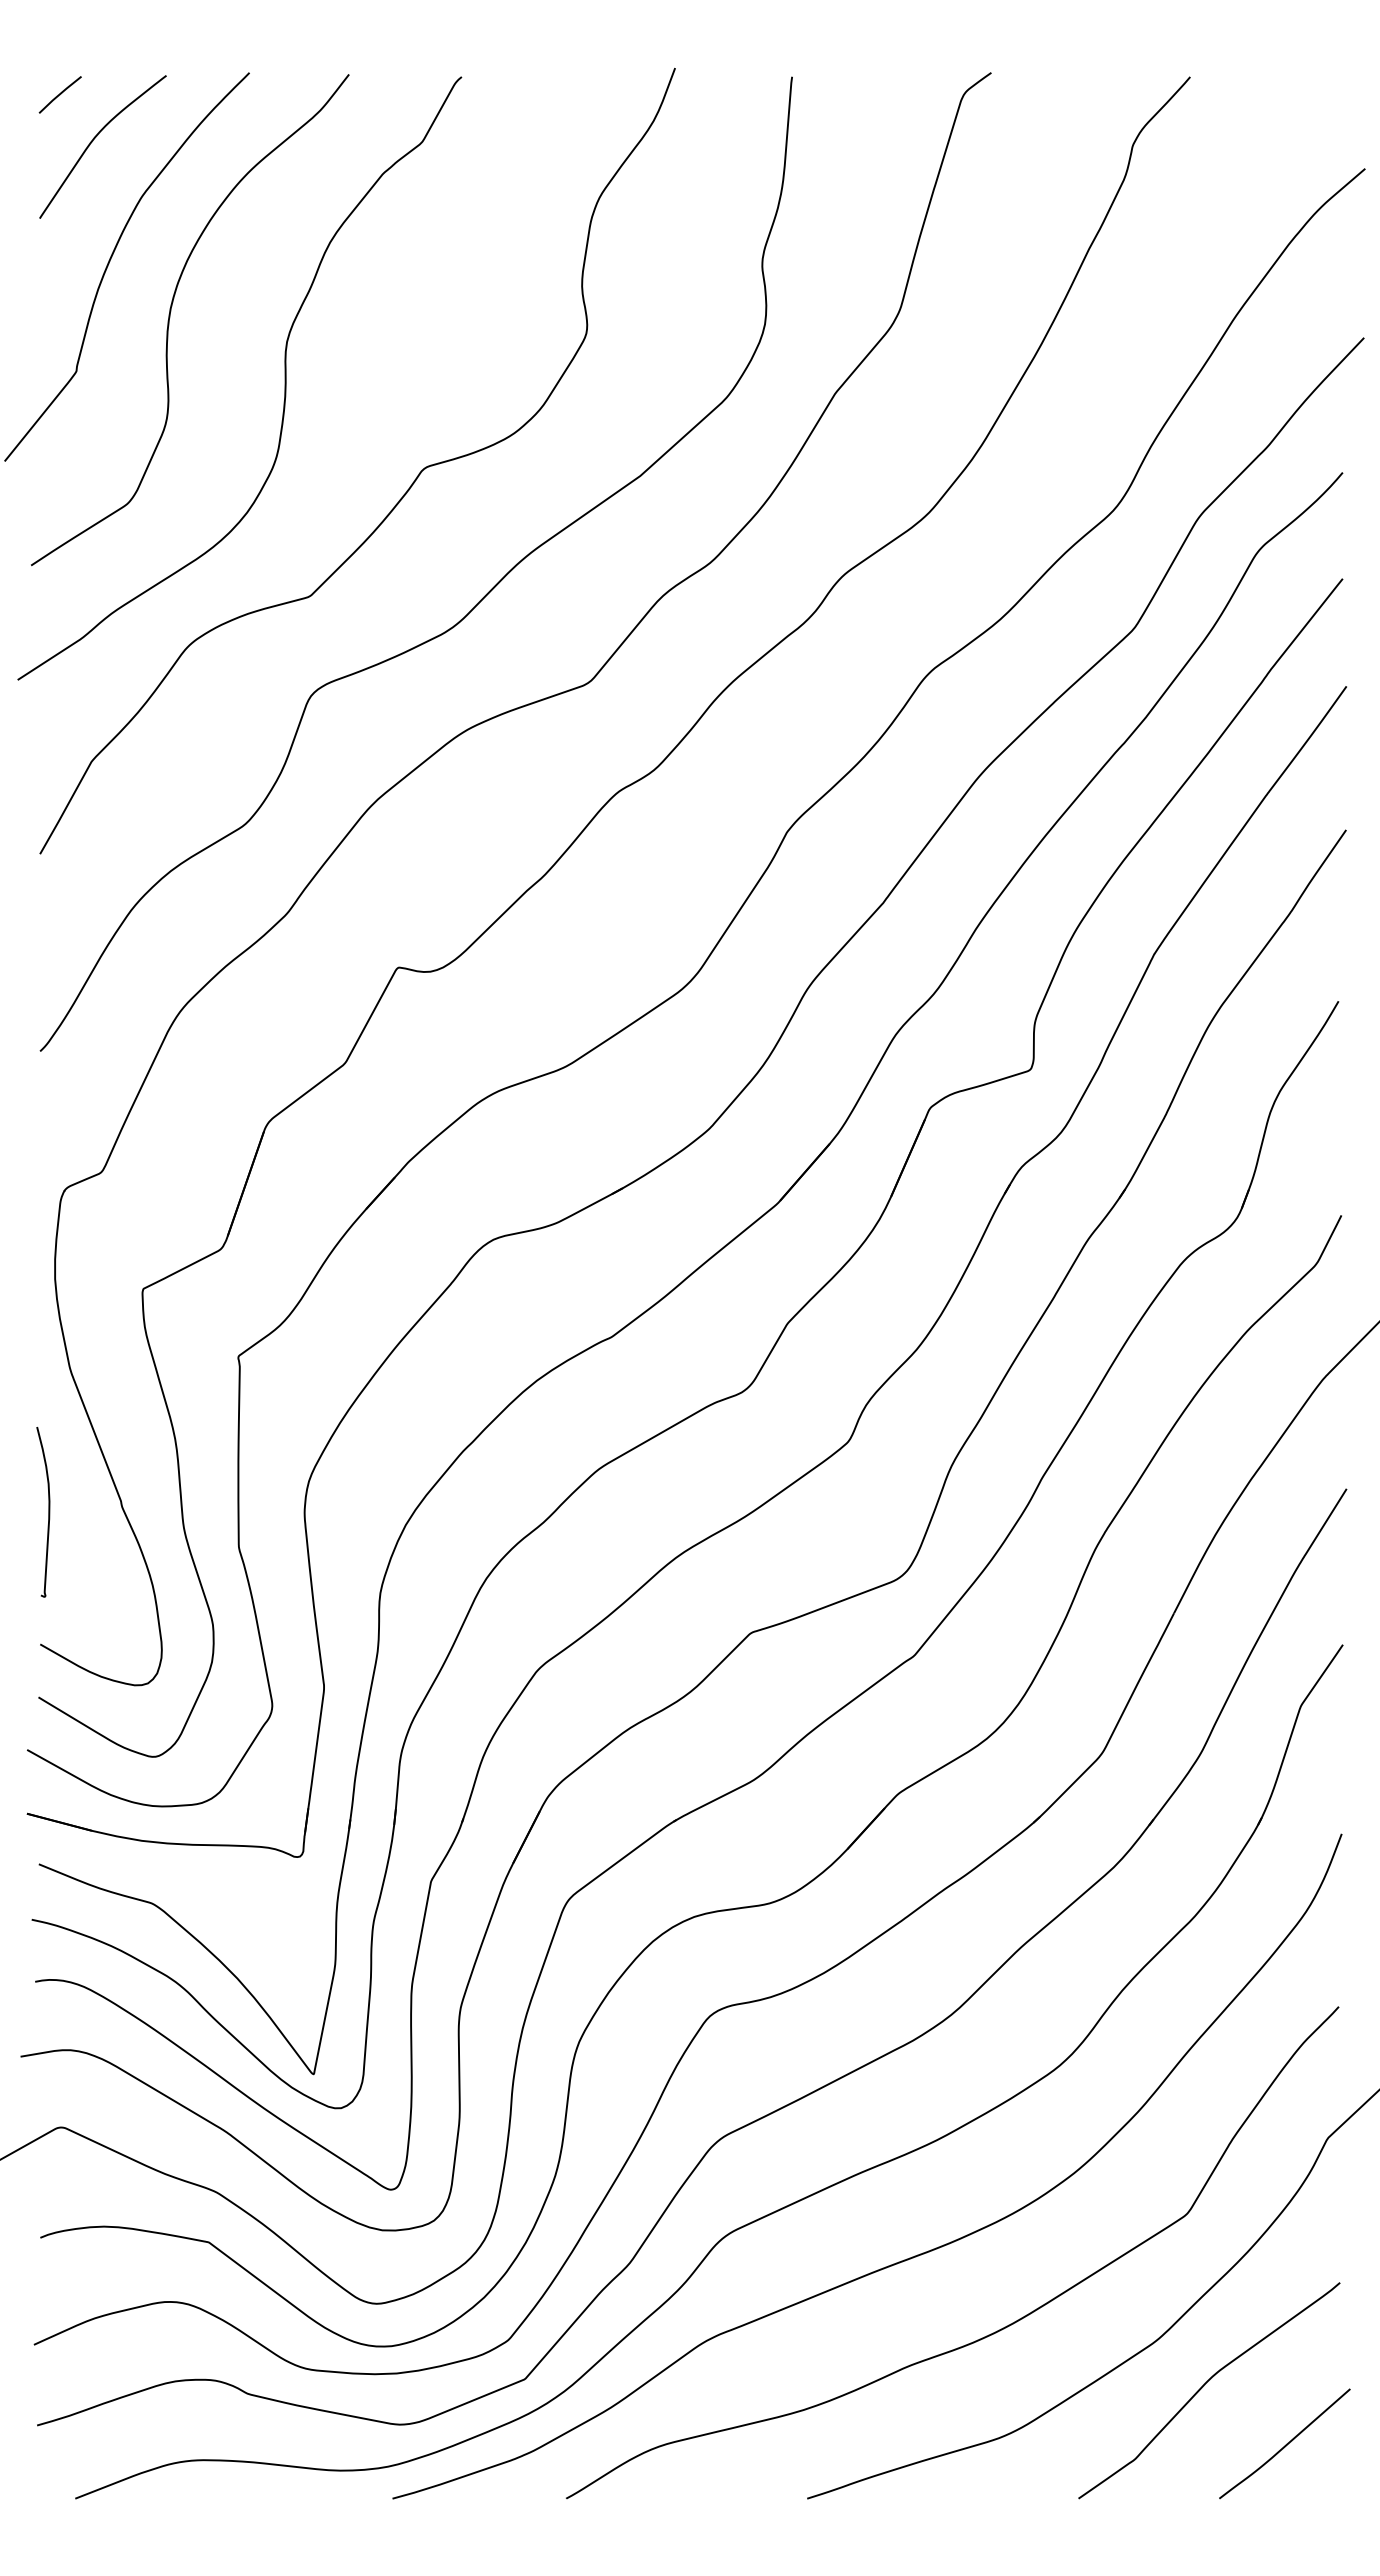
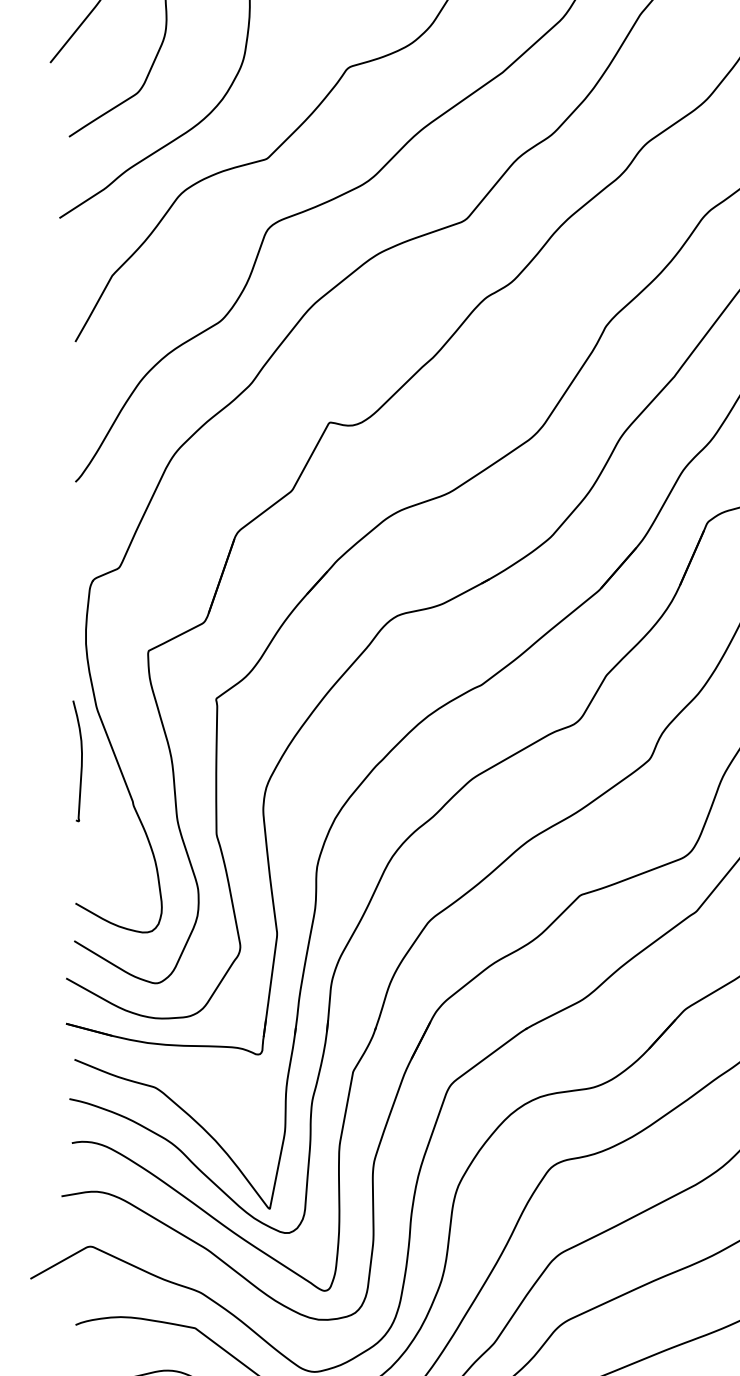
curve: (48, 1512) -> (81, 761), moved

